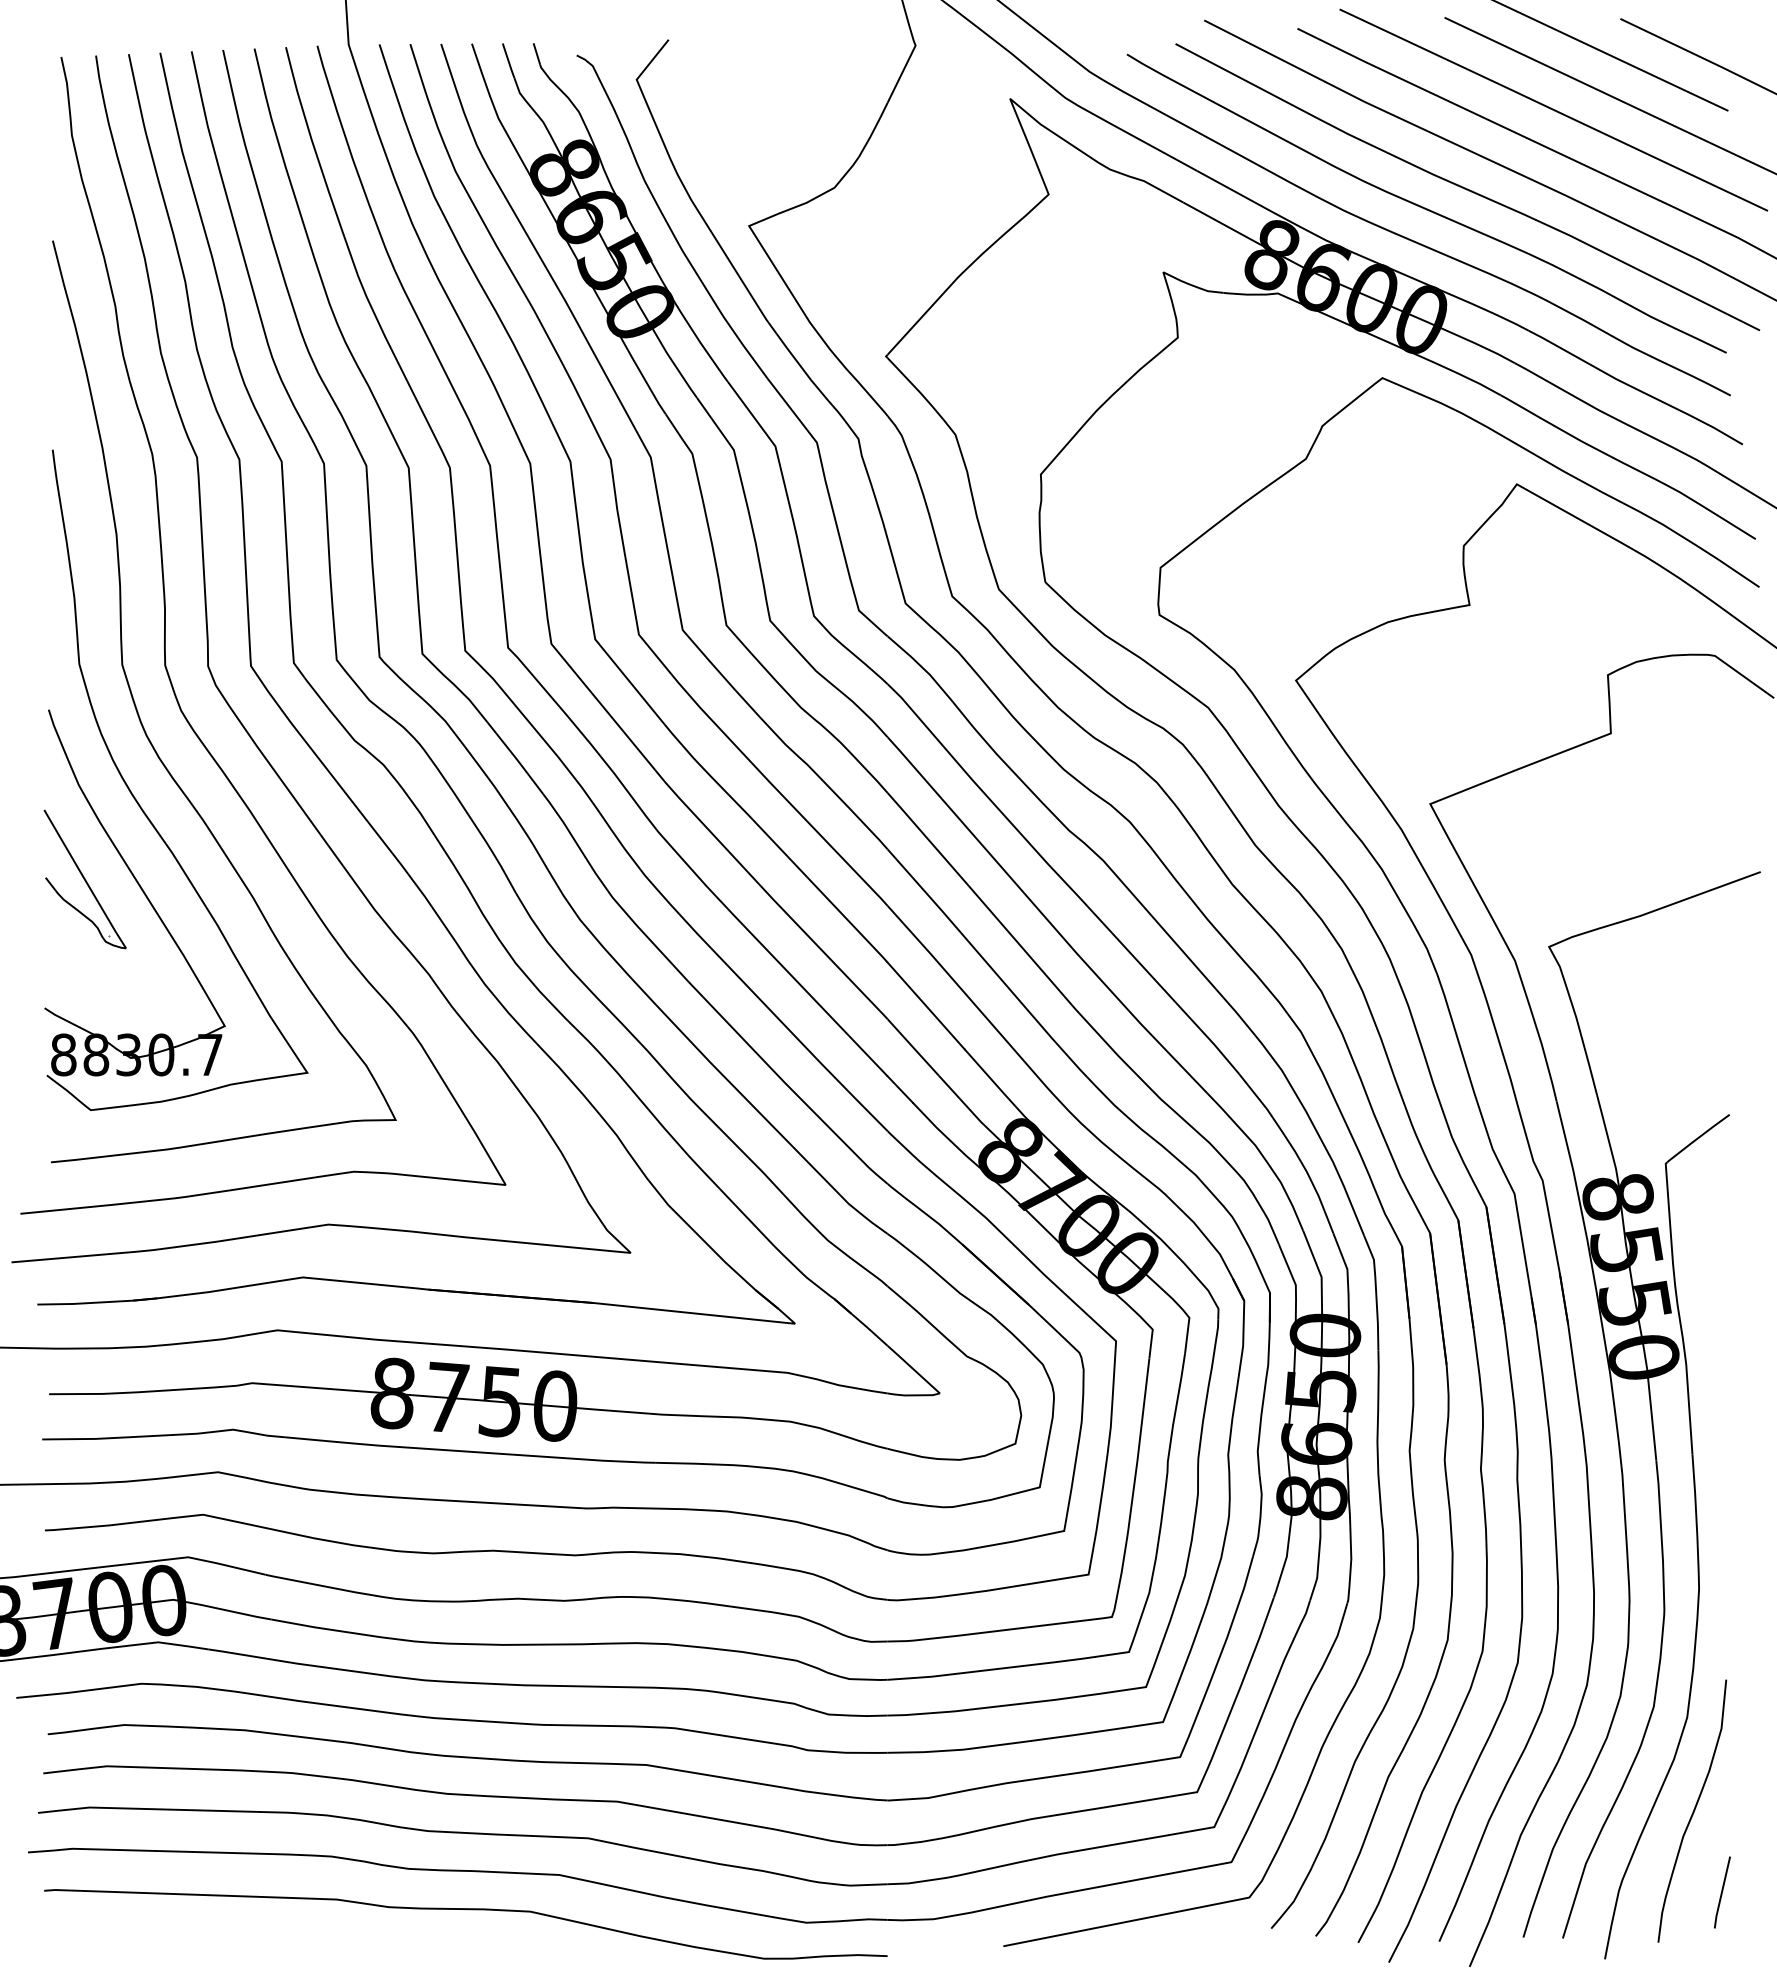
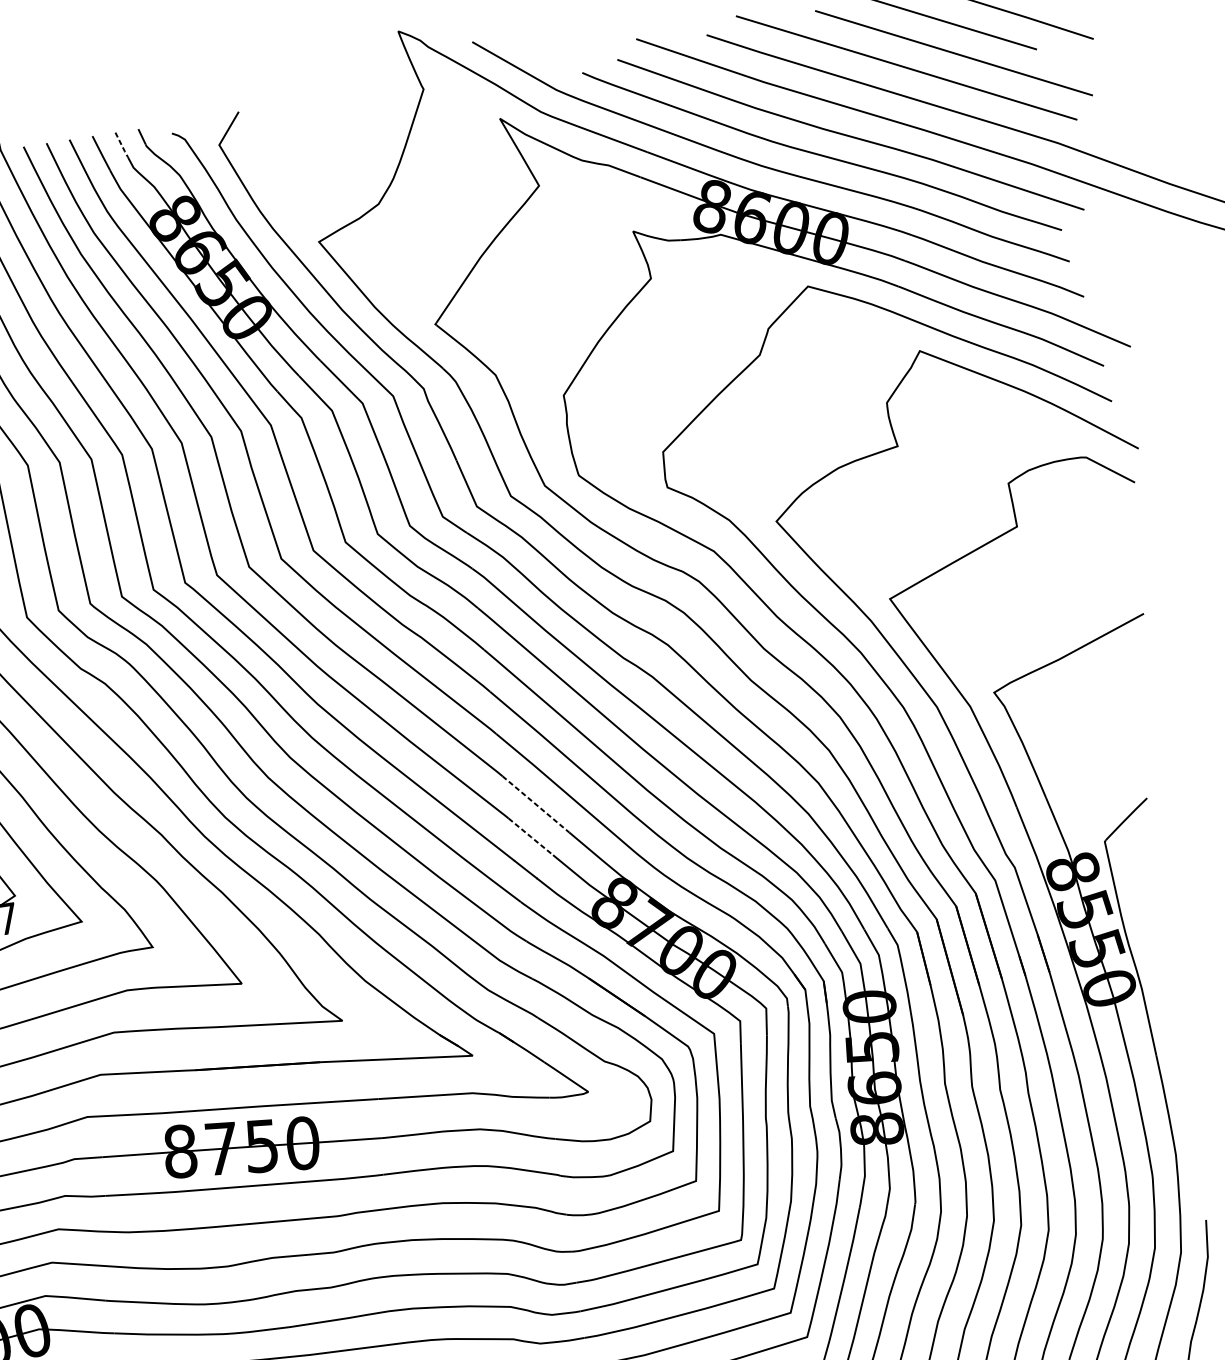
line: (508, 61) -> (121, 145), solid -> dashed
line: (926, 1005) -> (536, 804), solid -> dashed
line: (913, 1048) -> (531, 837), solid -> dashed

